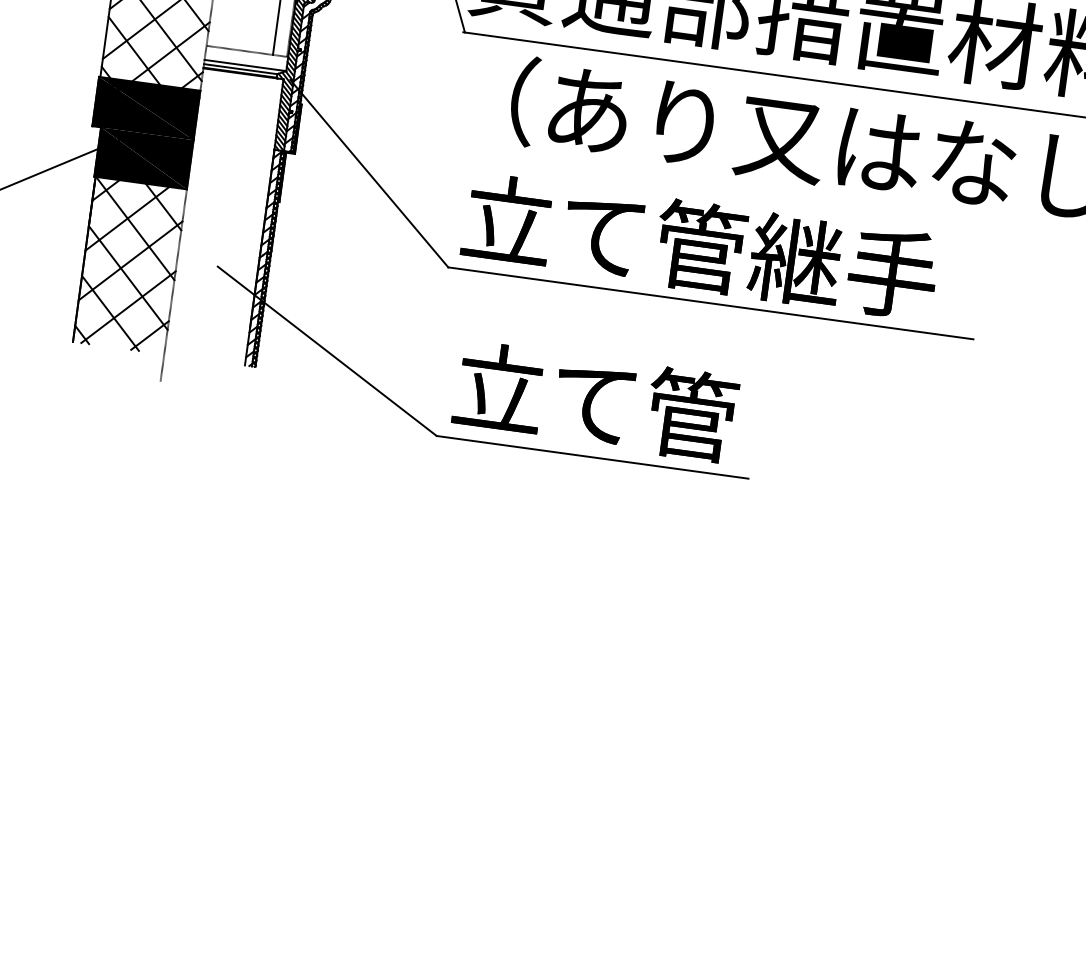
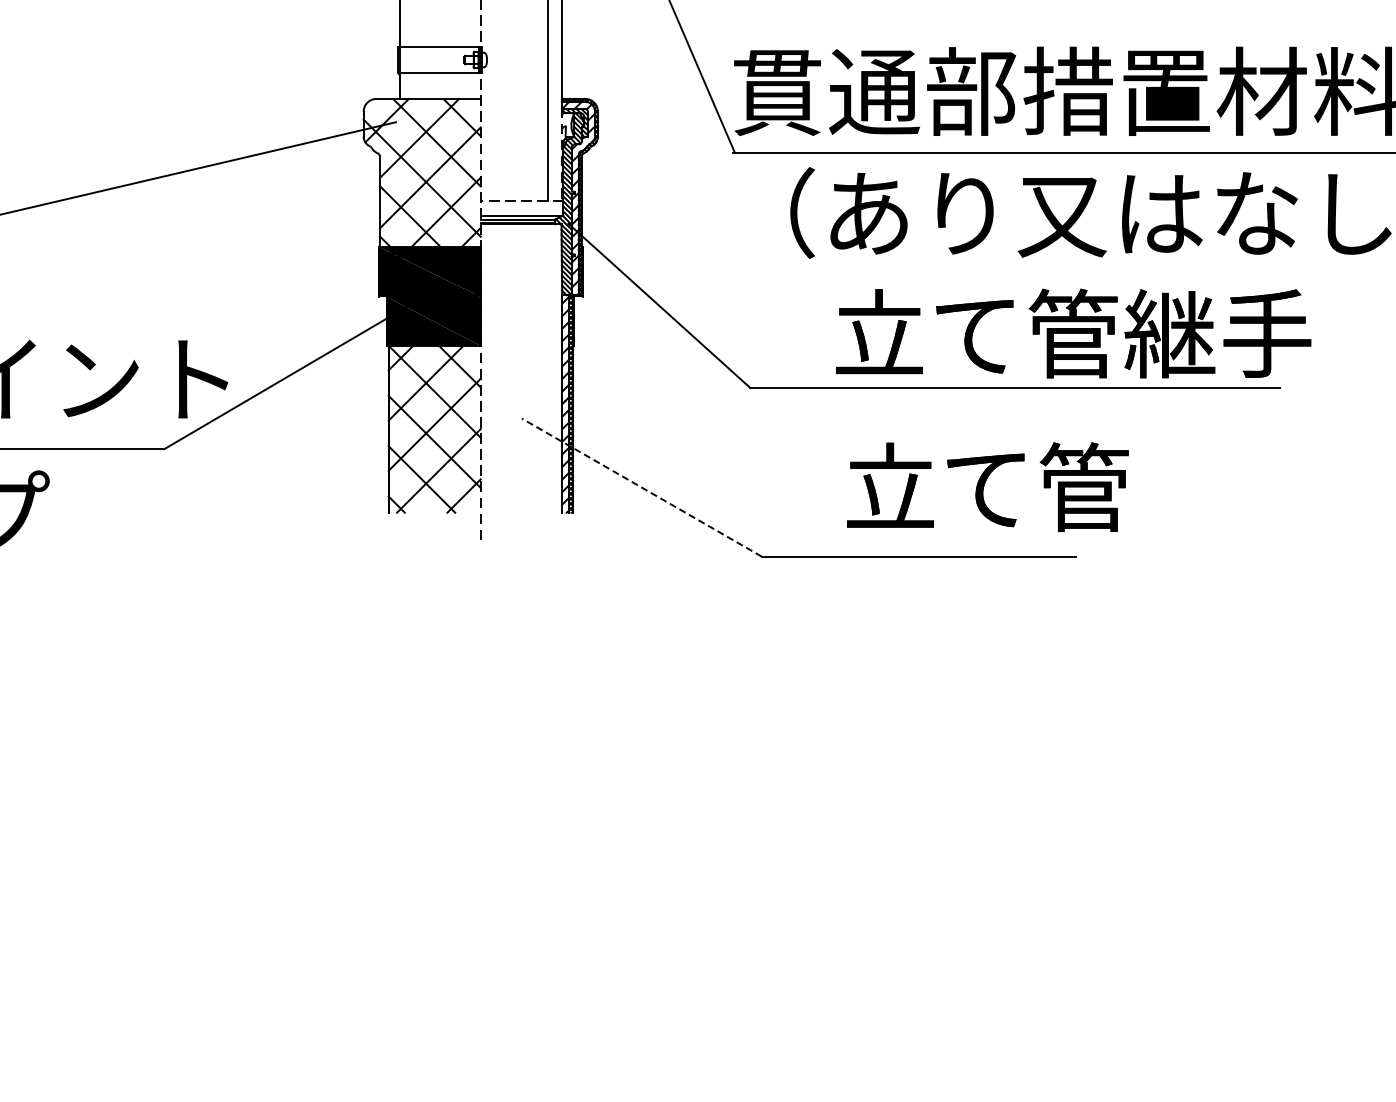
text: (700, 246) -> (1073, 333), moved
line: (326, 351) -> (641, 487), solid -> dashed
text: (595, 401) -> (987, 486), moved

